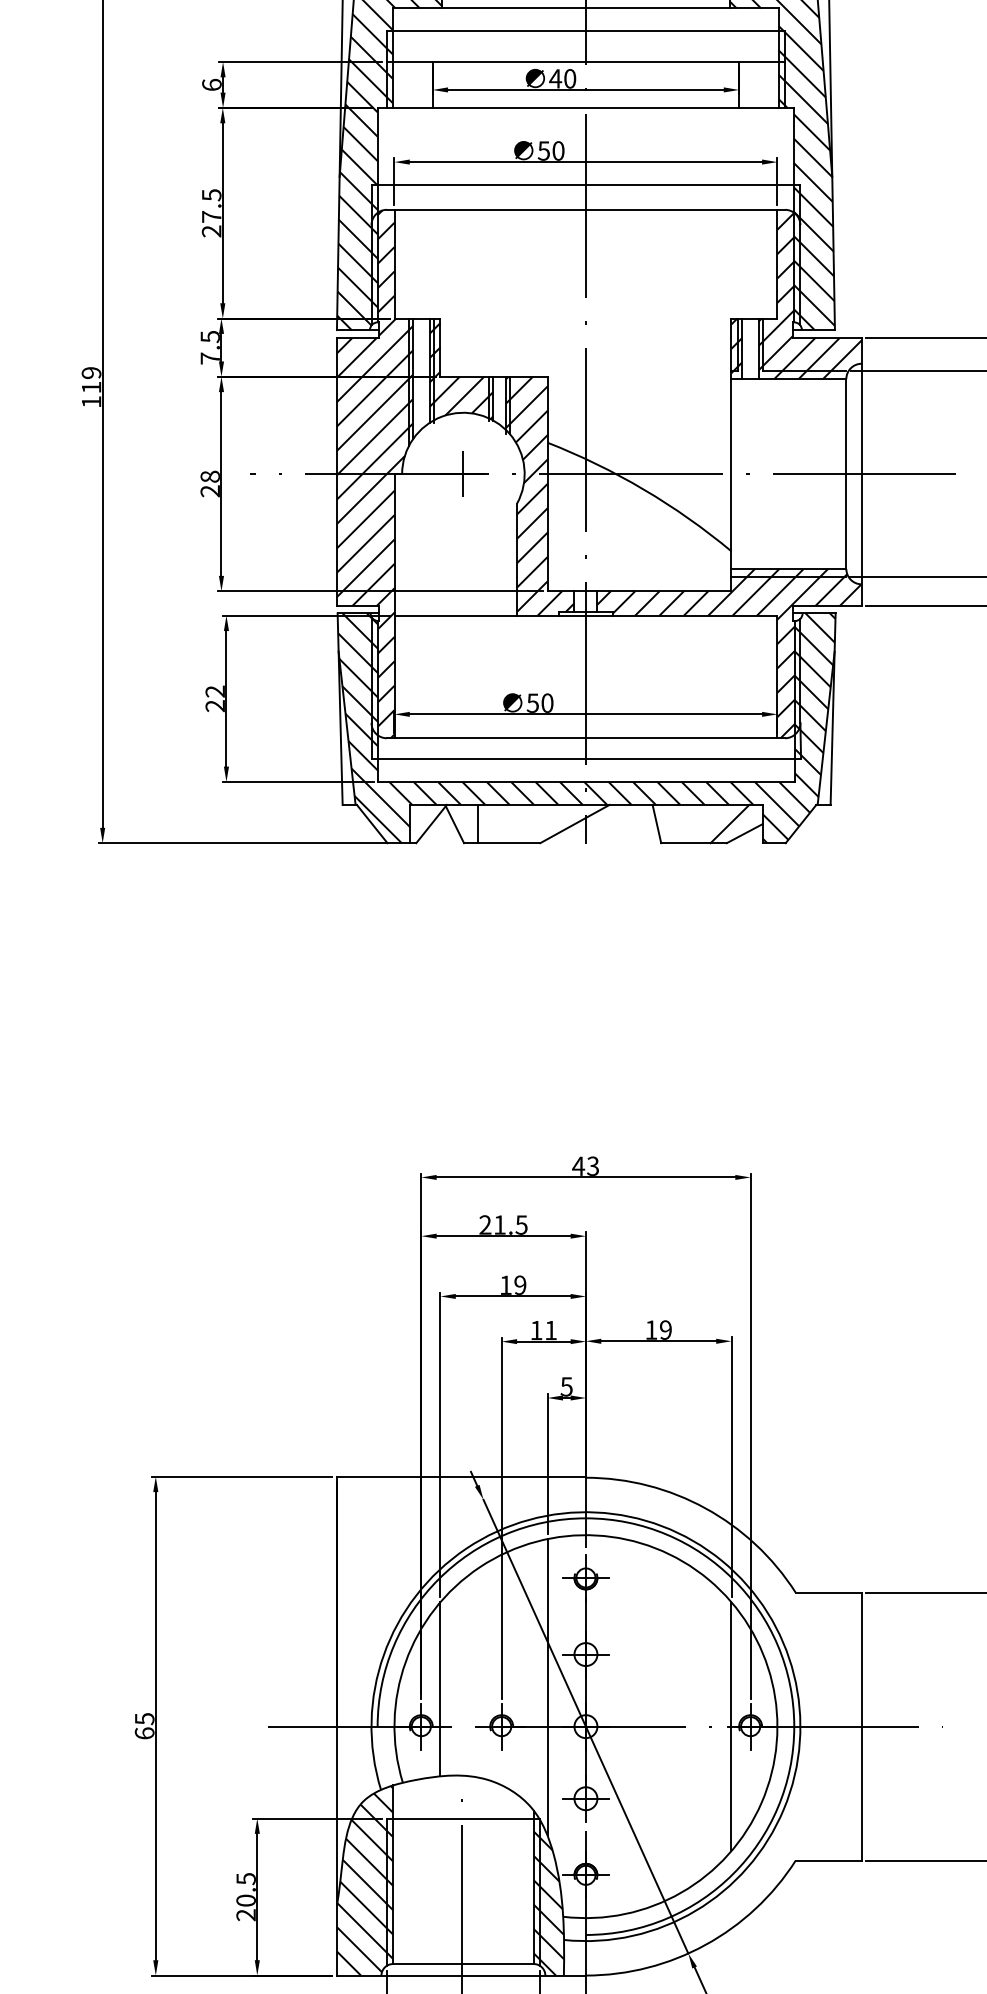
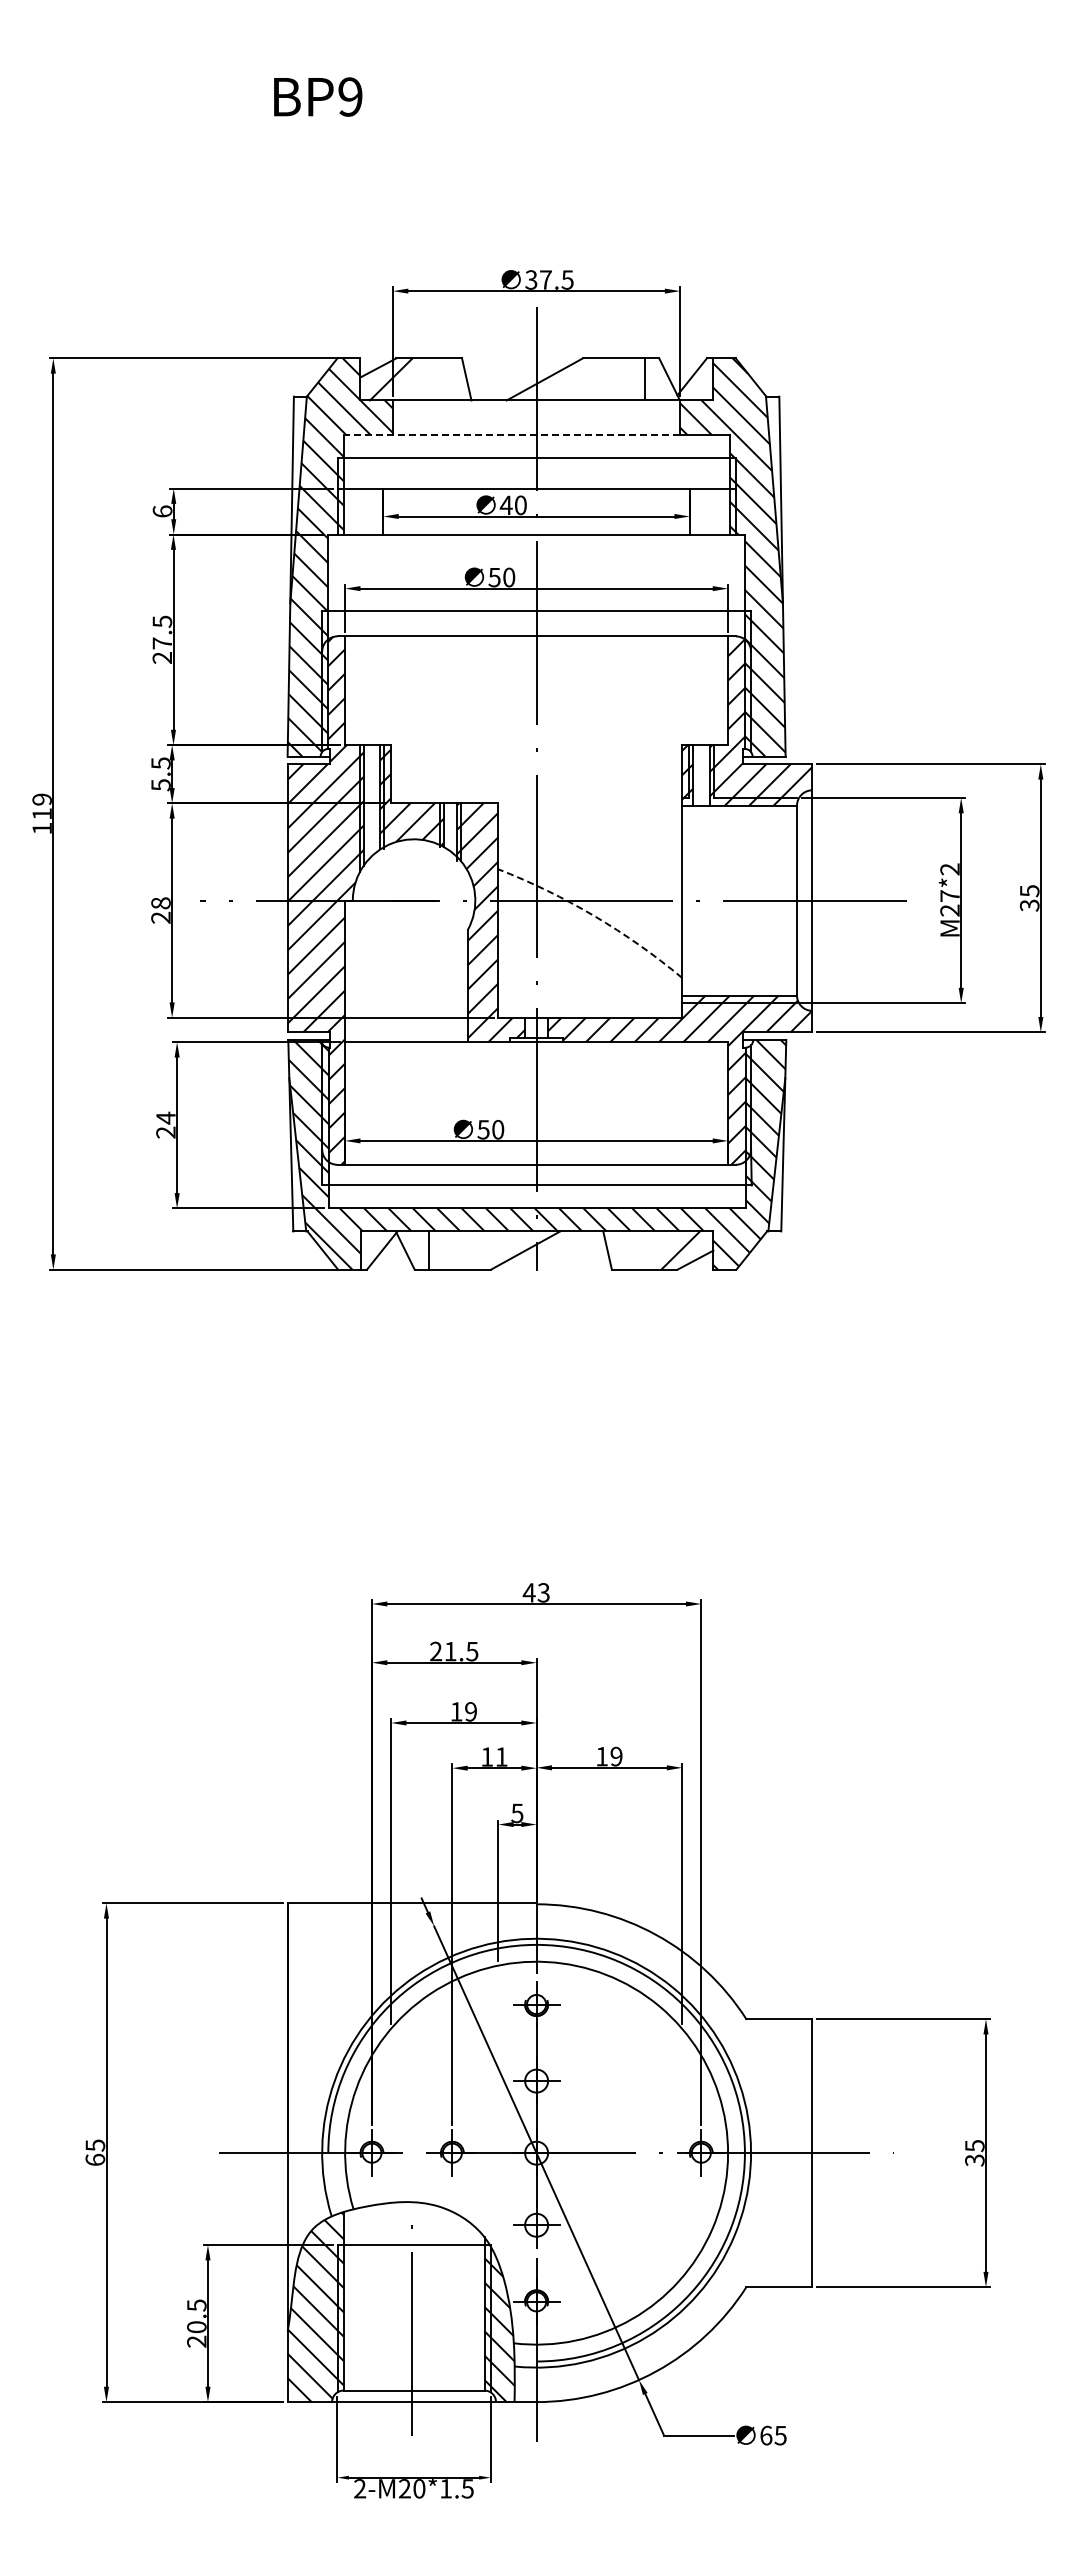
line: (560, 7) -> (511, 434), solid -> dashed
text: (209, 358) -> (160, 785), 7.5 -> 5.5
line: (463, 473) -> (414, 900), removed
arc: (643, 489) -> (594, 916), solid -> dashed
text: (214, 690) -> (165, 1117), 22 -> 24
line: (547, 1686) -> (498, 2113), removed
line: (440, 1688) -> (391, 2115), removed
line: (731, 1725) -> (682, 2152), removed

